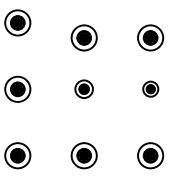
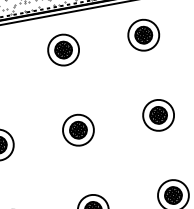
part: (83, 37) -> (62, 49), moved
part: (150, 37) -> (143, 34), moved
part: (83, 88) -> (77, 129), size x1.43
part: (150, 88) -> (158, 114), size x1.67

